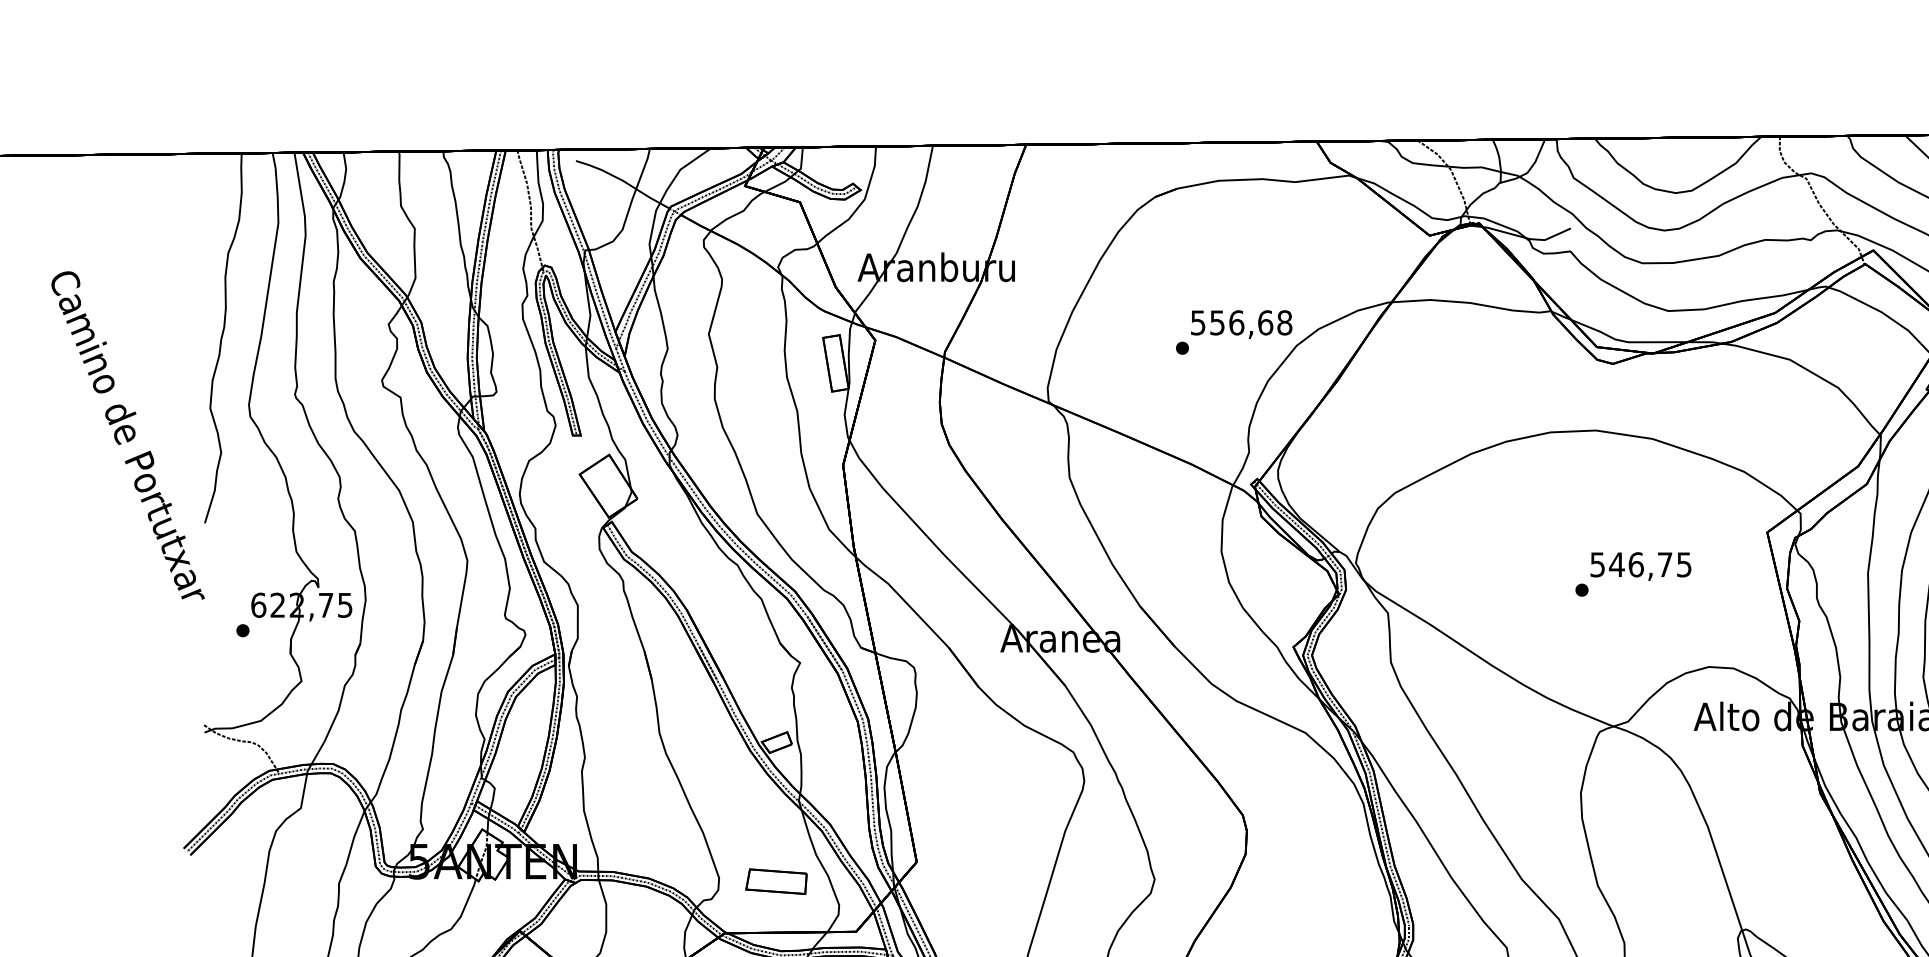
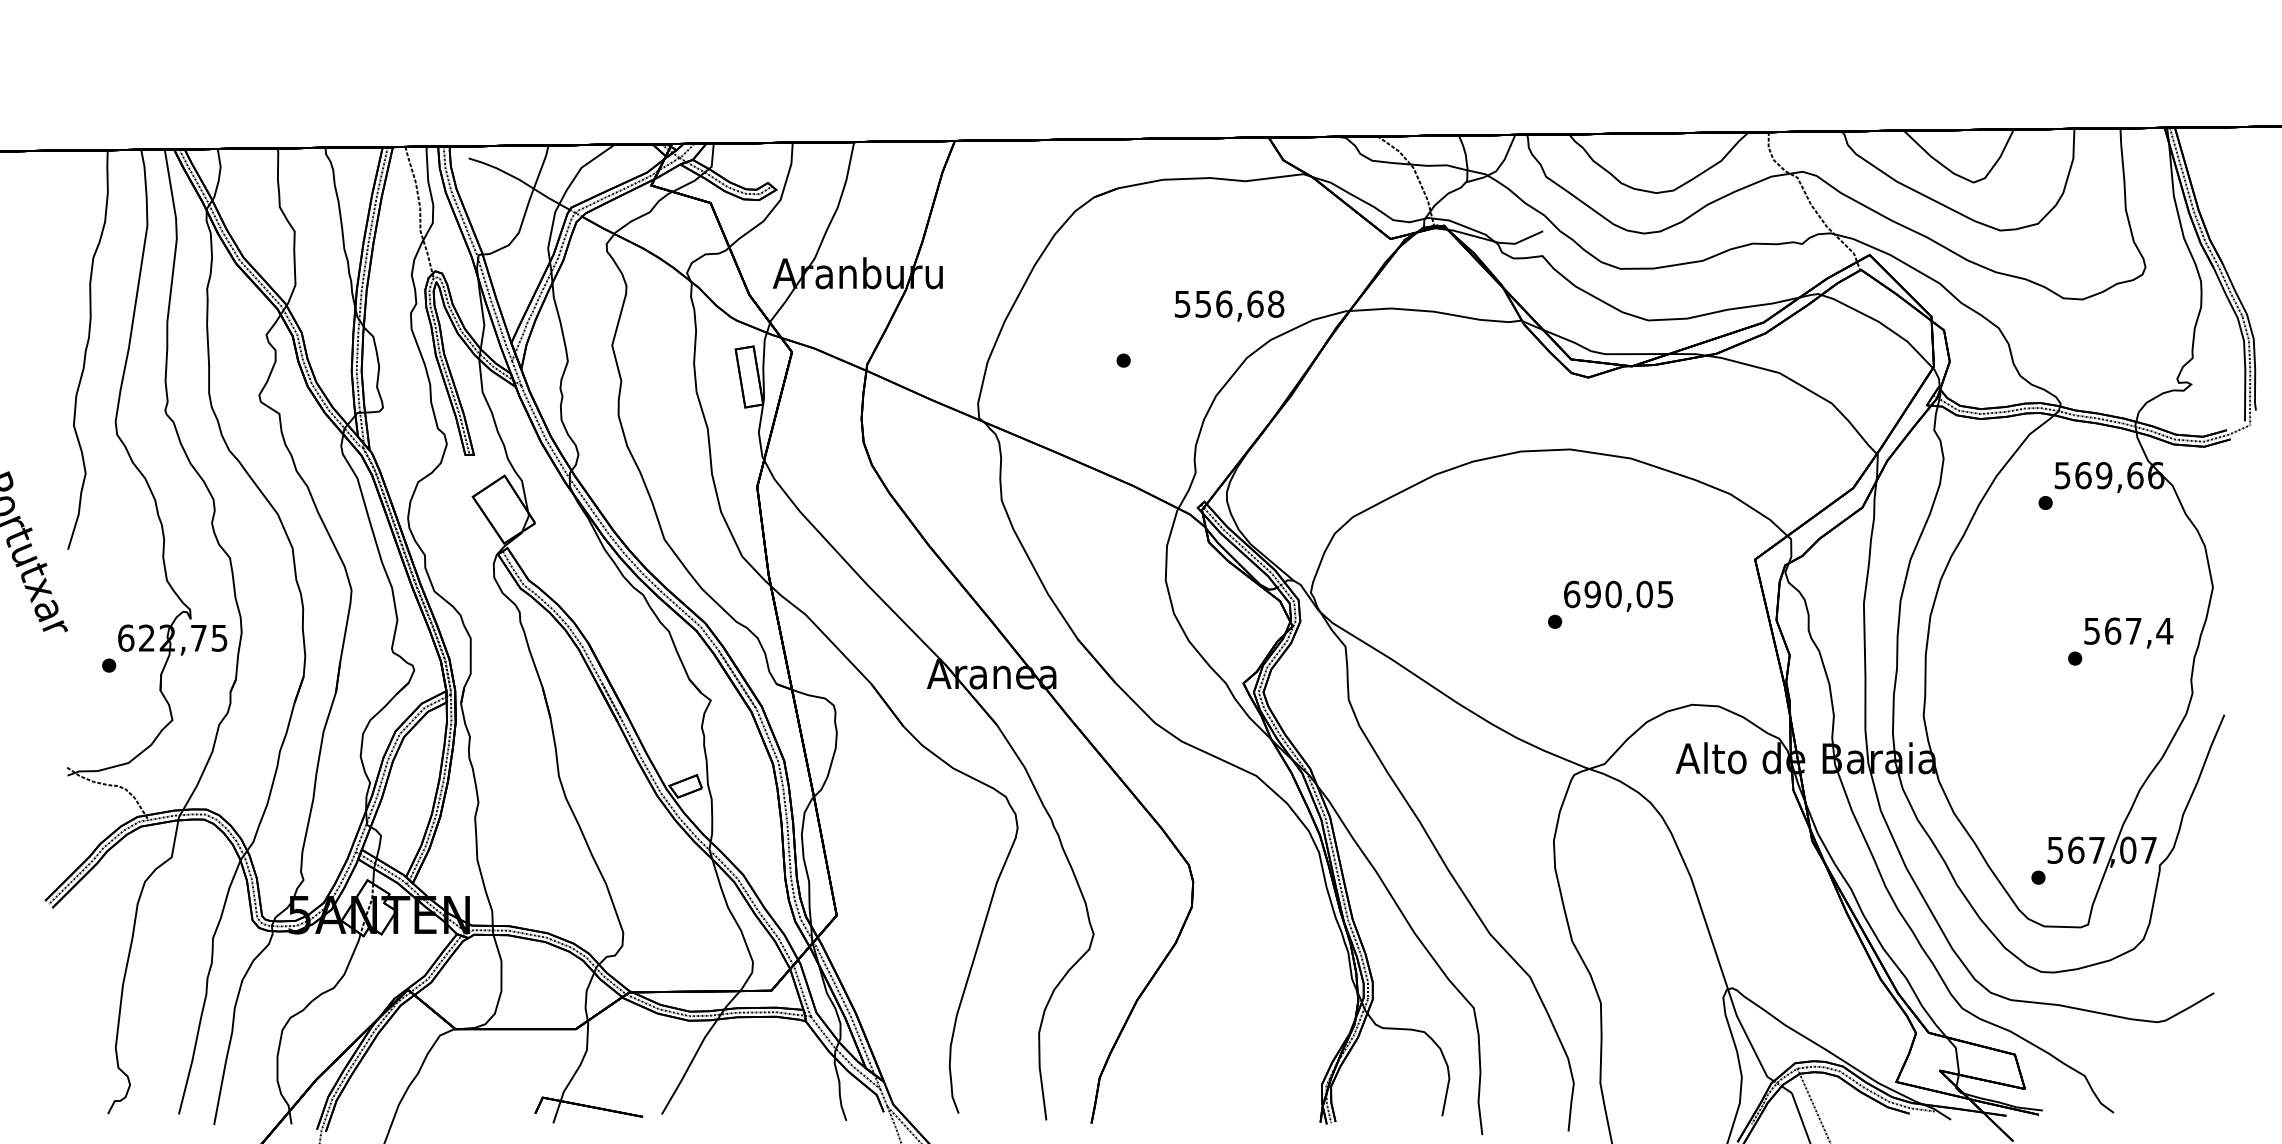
text: (1241, 324) -> (1229, 305), moved
text: (1631, 564) -> (1608, 594), 546,75 -> 690,05
part: (775, 881) -> (684, 936), removed

